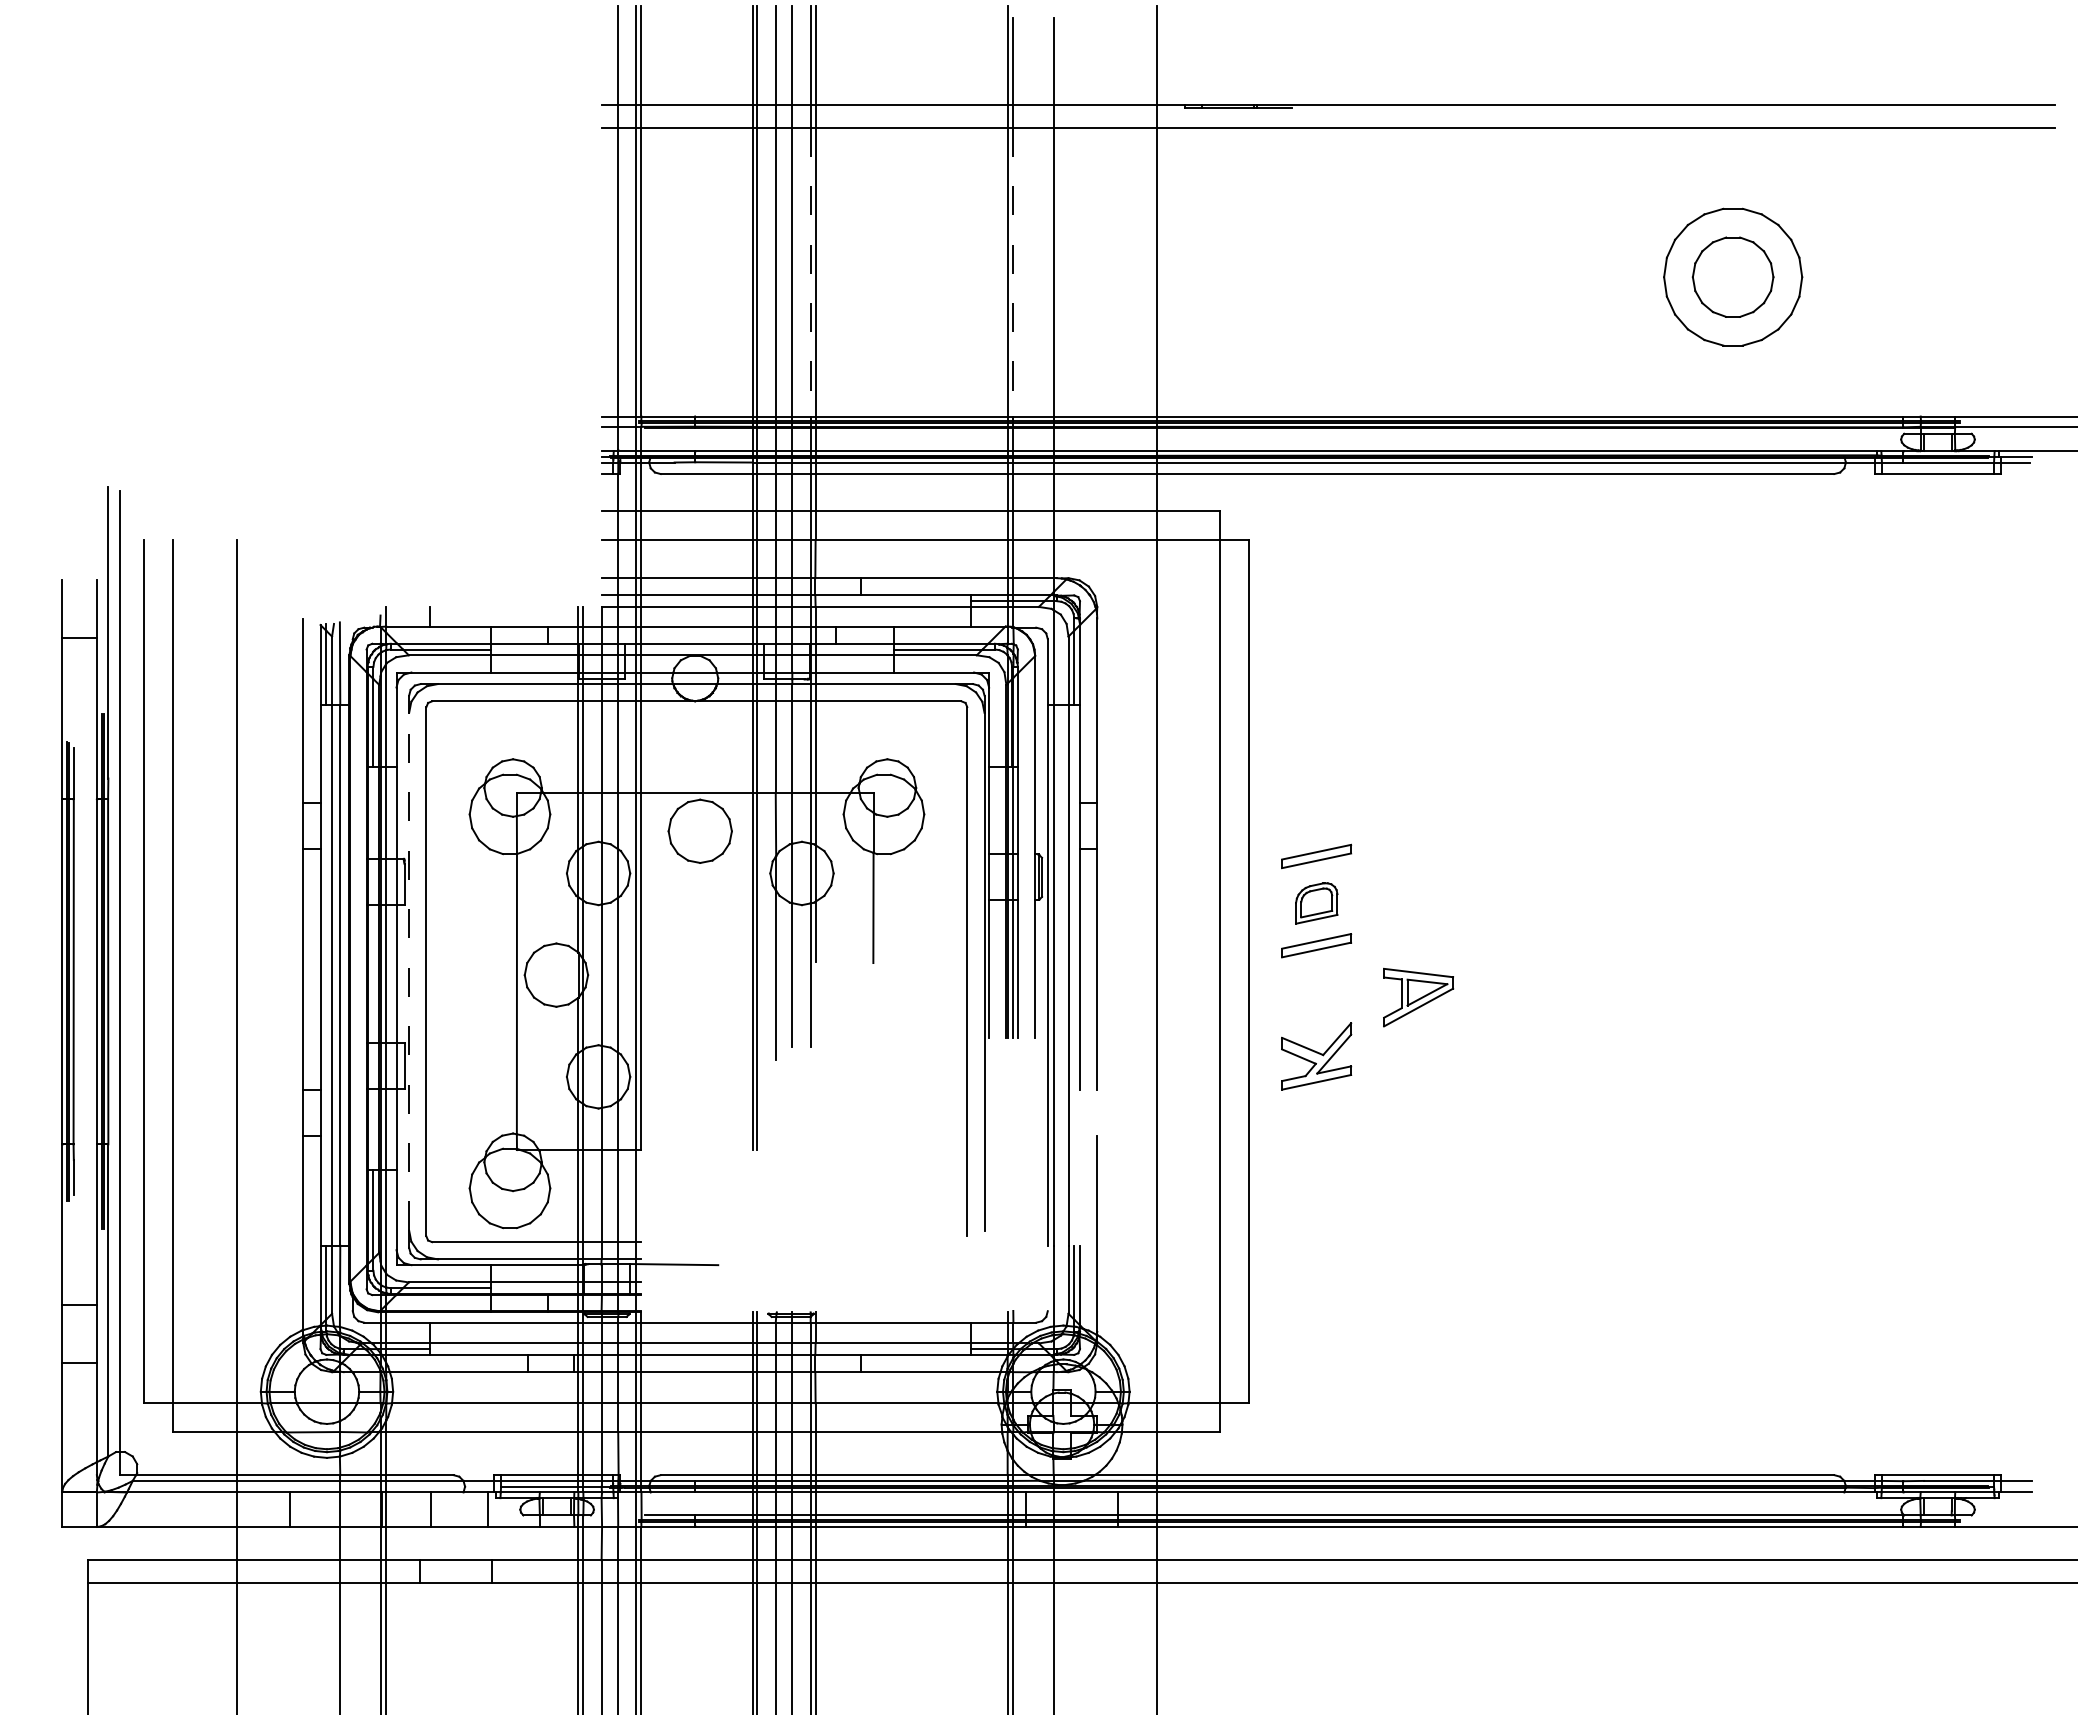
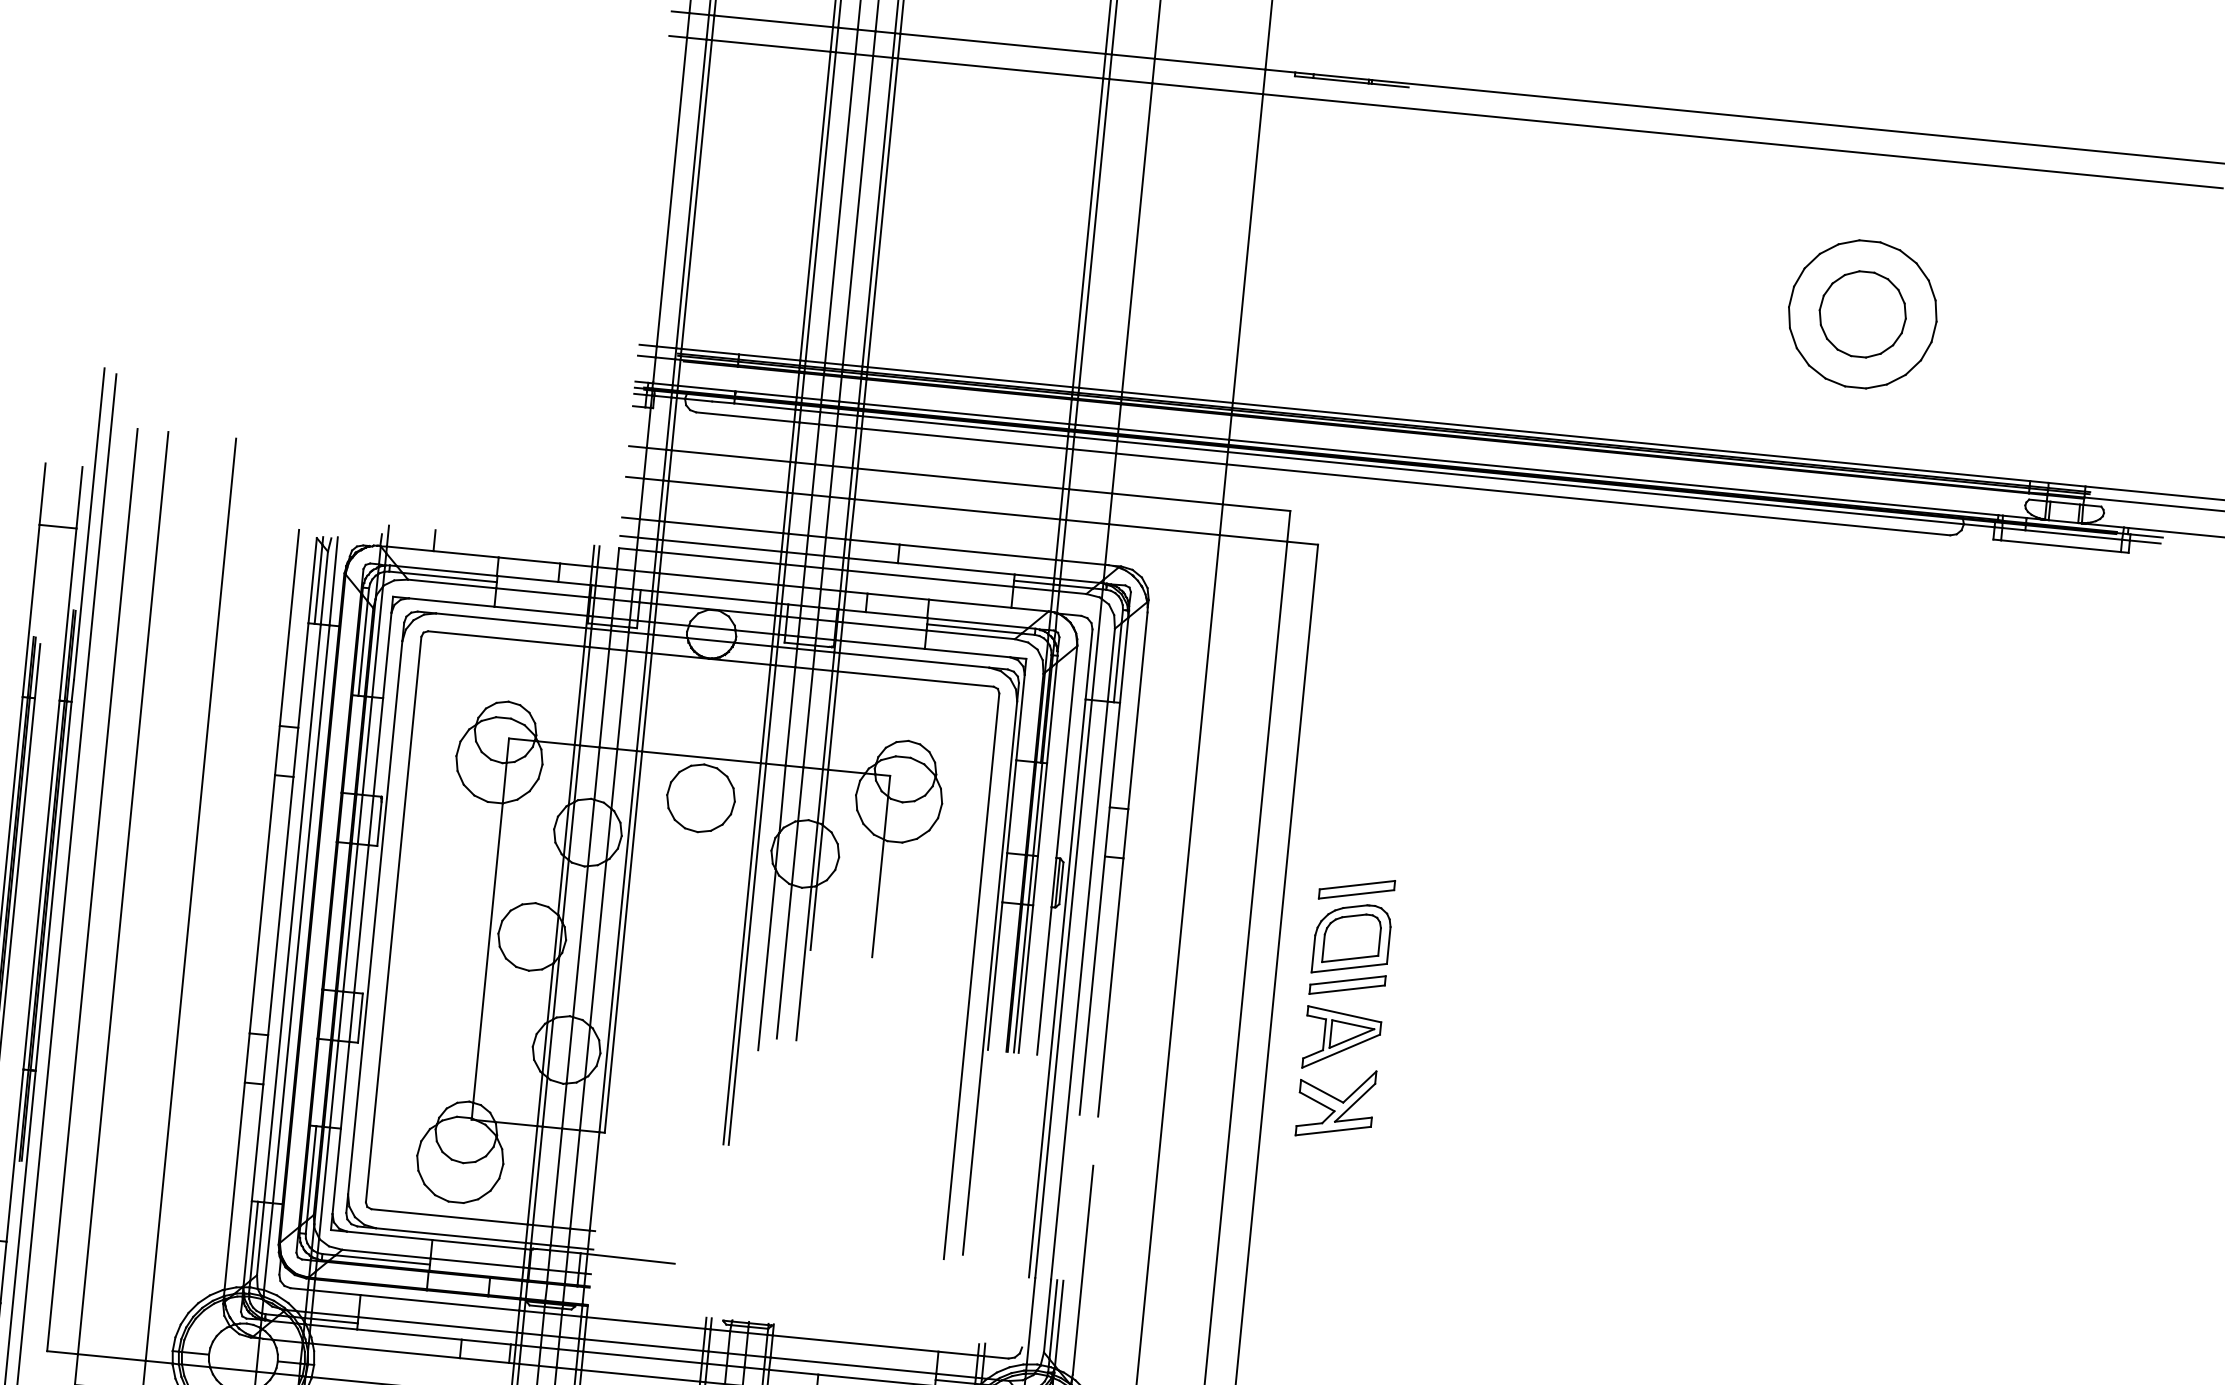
line: (810, 272) -> (877, 212), dashed -> solid
line: (1013, 272) -> (1094, 233), dashed -> solid
part: (1316, 903) -> (1351, 939), size x1.67
line: (409, 971) -> (375, 917), dashed -> solid
part: (1418, 997) -> (1342, 1040), moved

